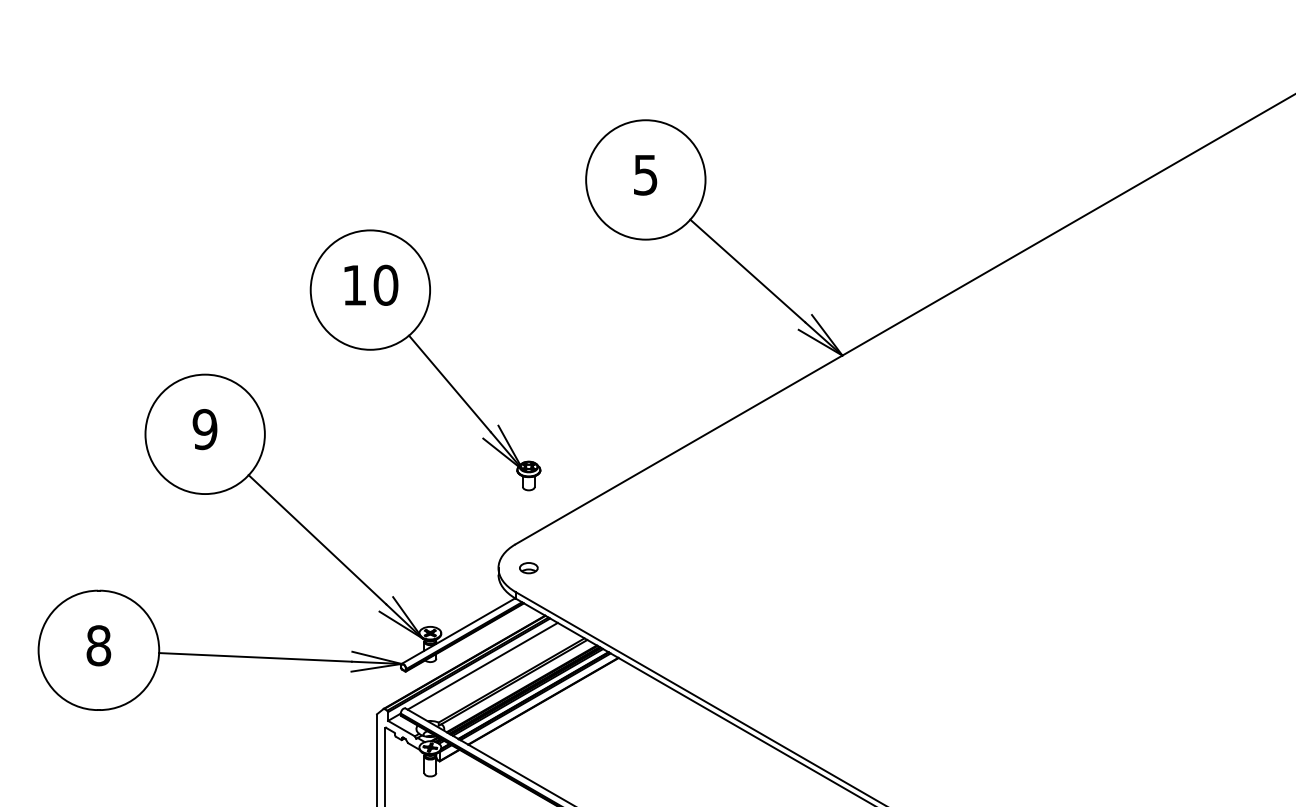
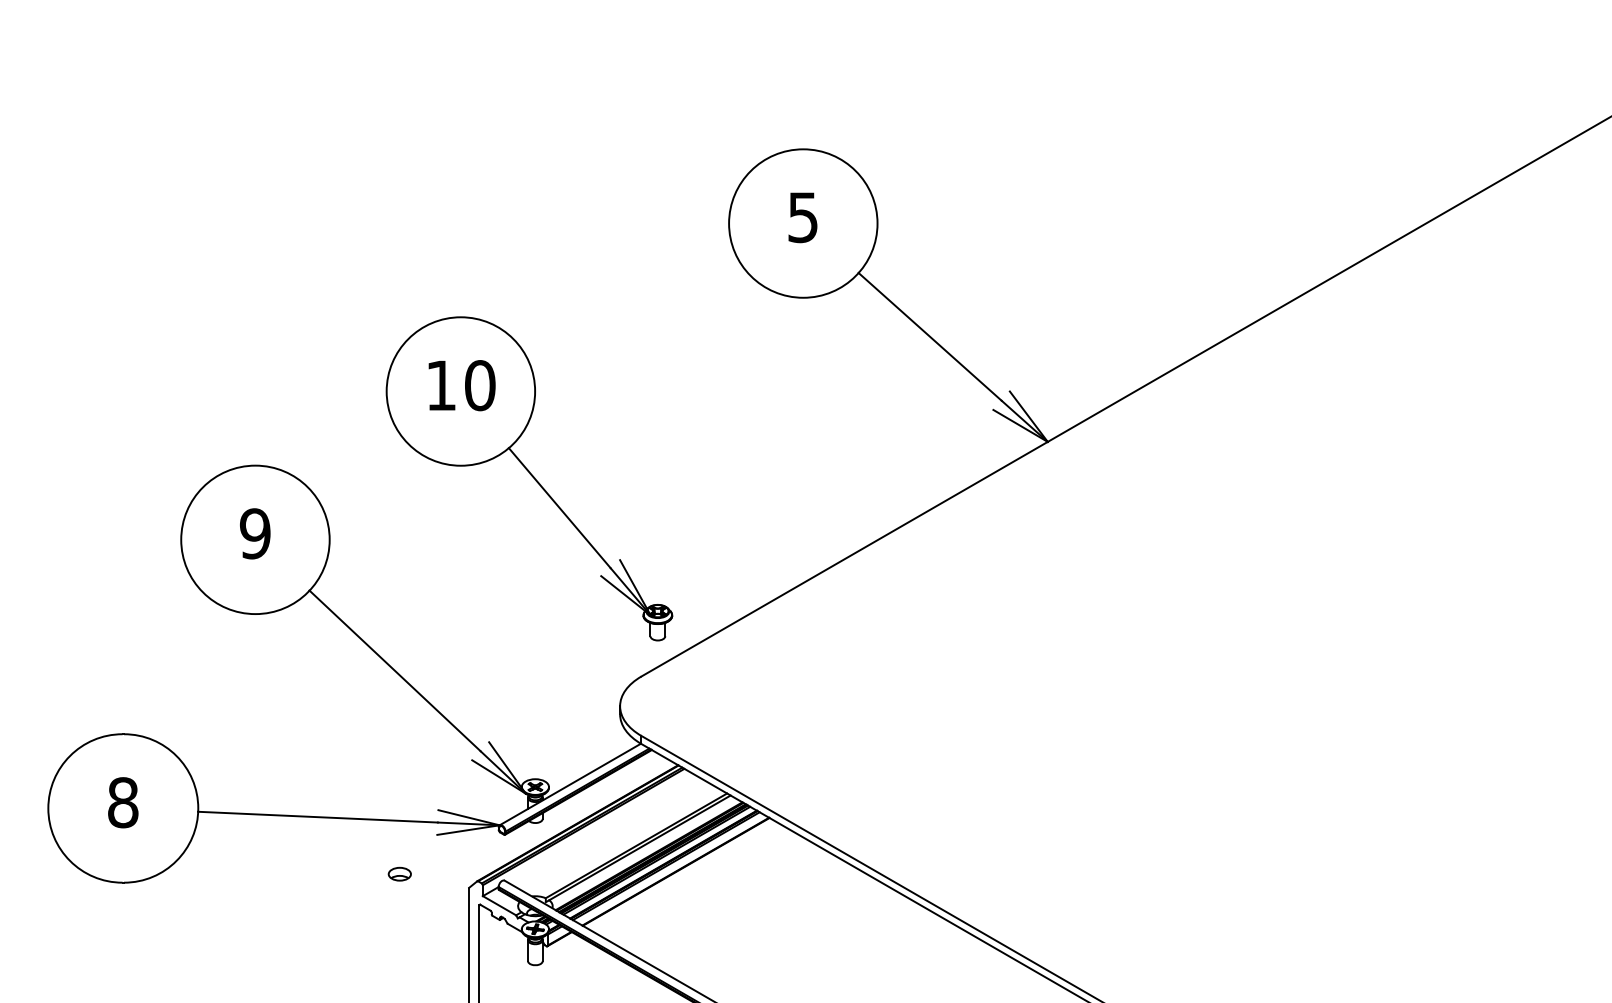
part: (425, 360) -> (529, 478), moved
part: (528, 567) -> (399, 873), moved
line: (482, 666) -> (600, 828), removed

